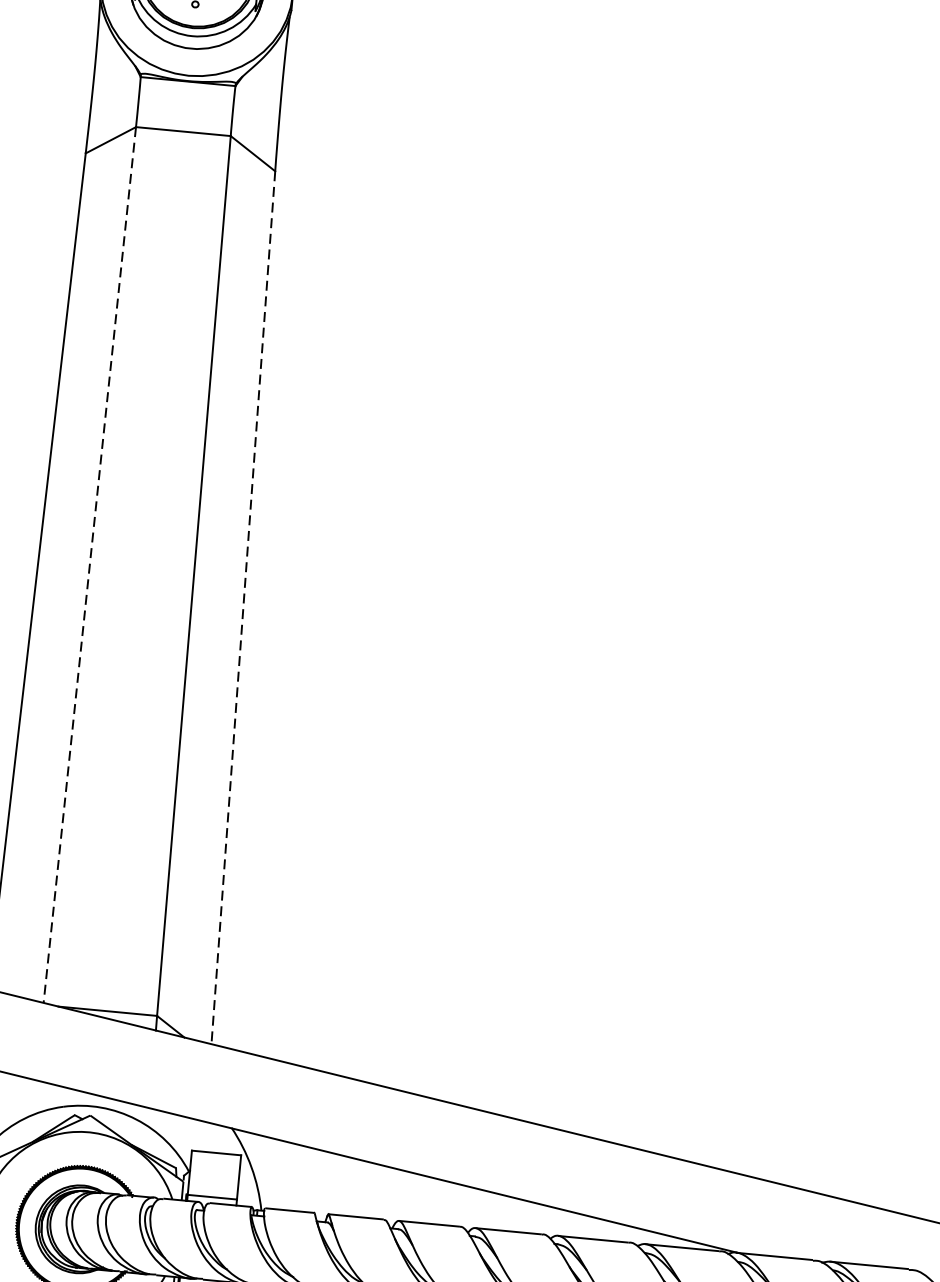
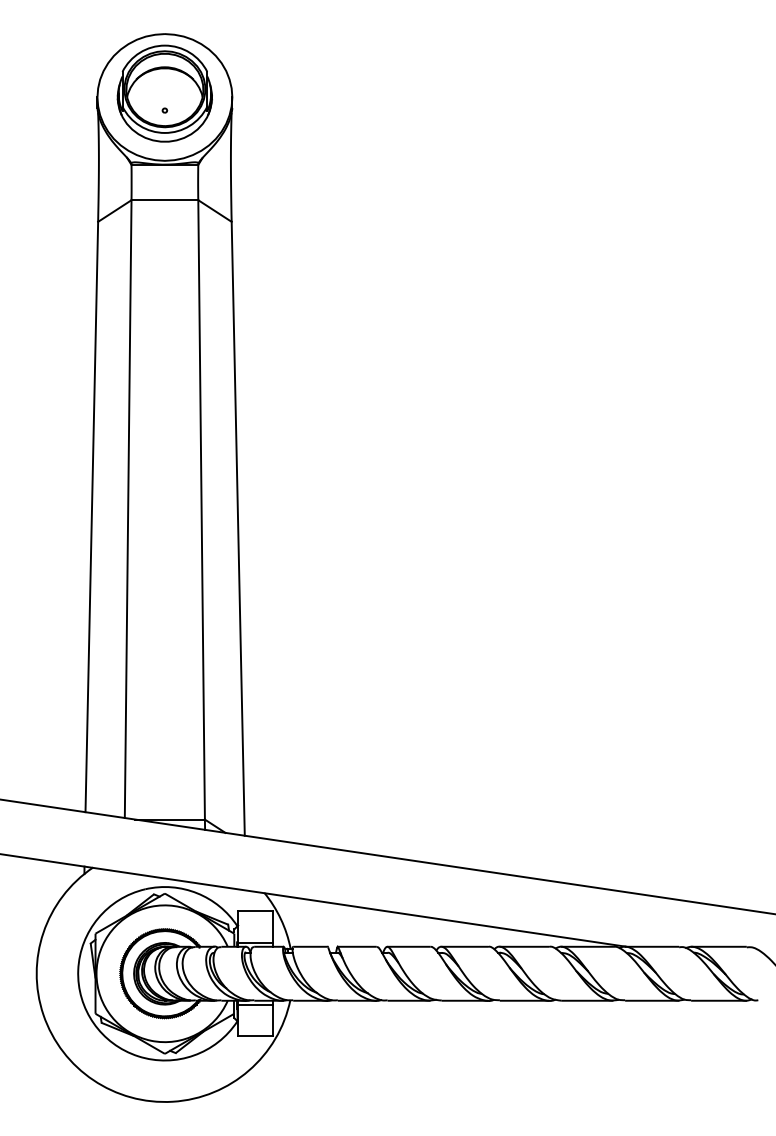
line: (90, 565) -> (128, 509), dashed -> solid
line: (243, 608) -> (238, 529), dashed -> solid

